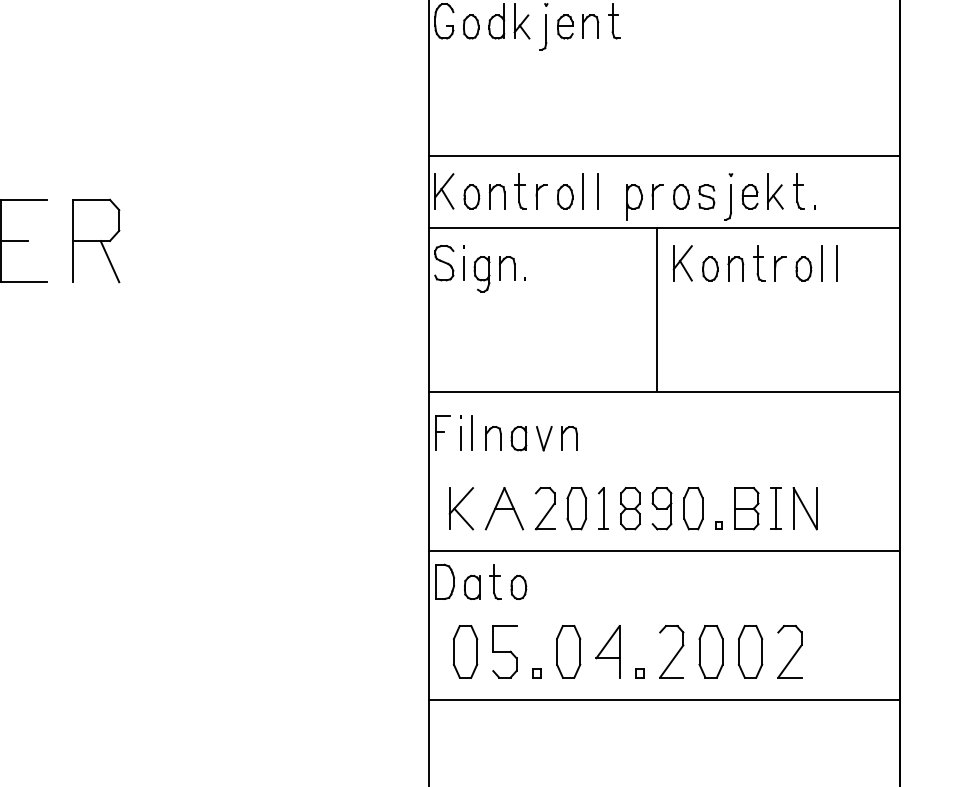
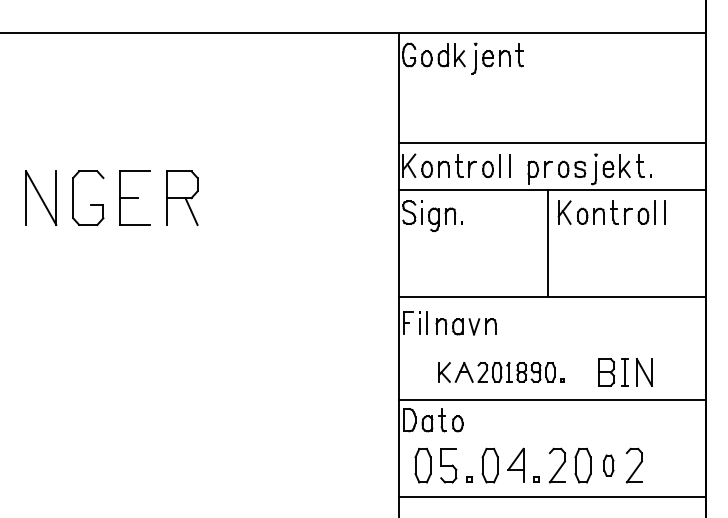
part: (584, 508) -> (500, 372), size x0.7
part: (750, 651) -> (608, 465), size x0.6

